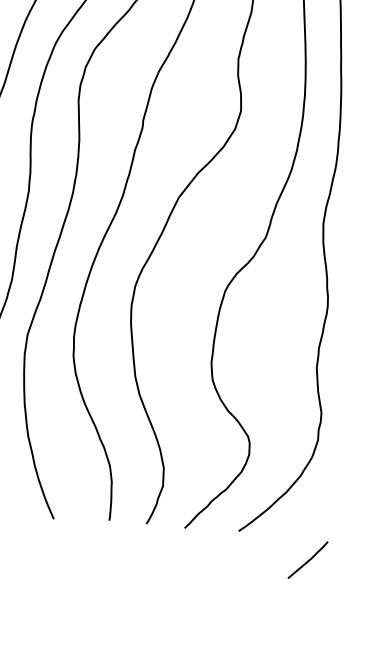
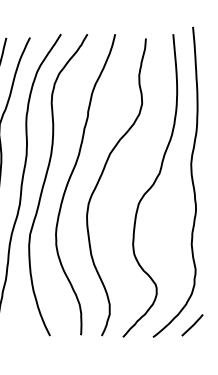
line: (308, 560) -> (192, 325), moved

